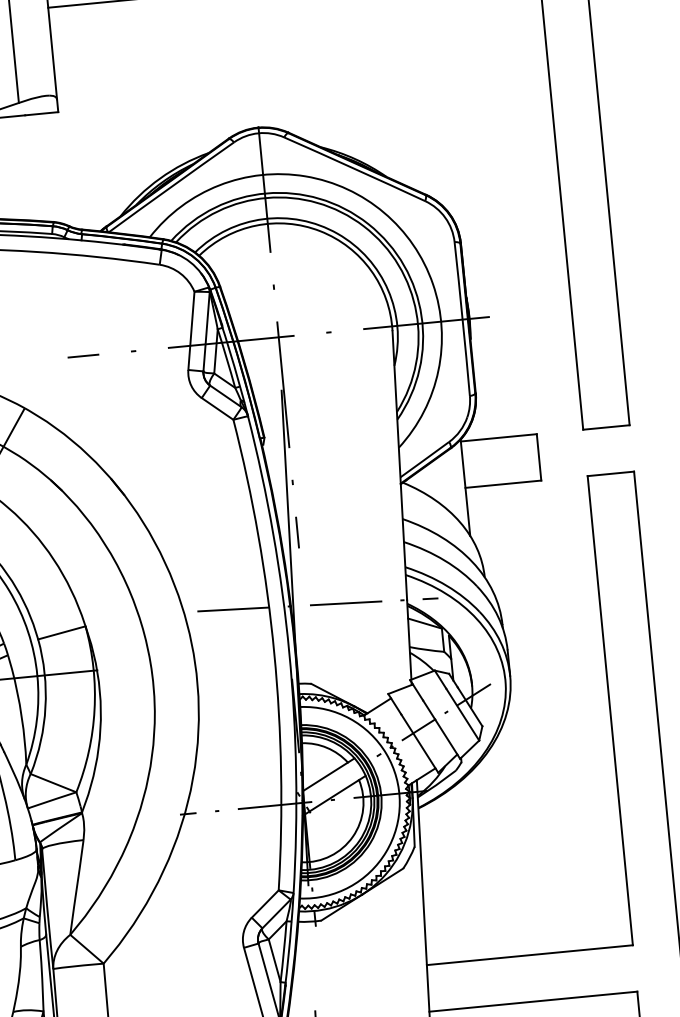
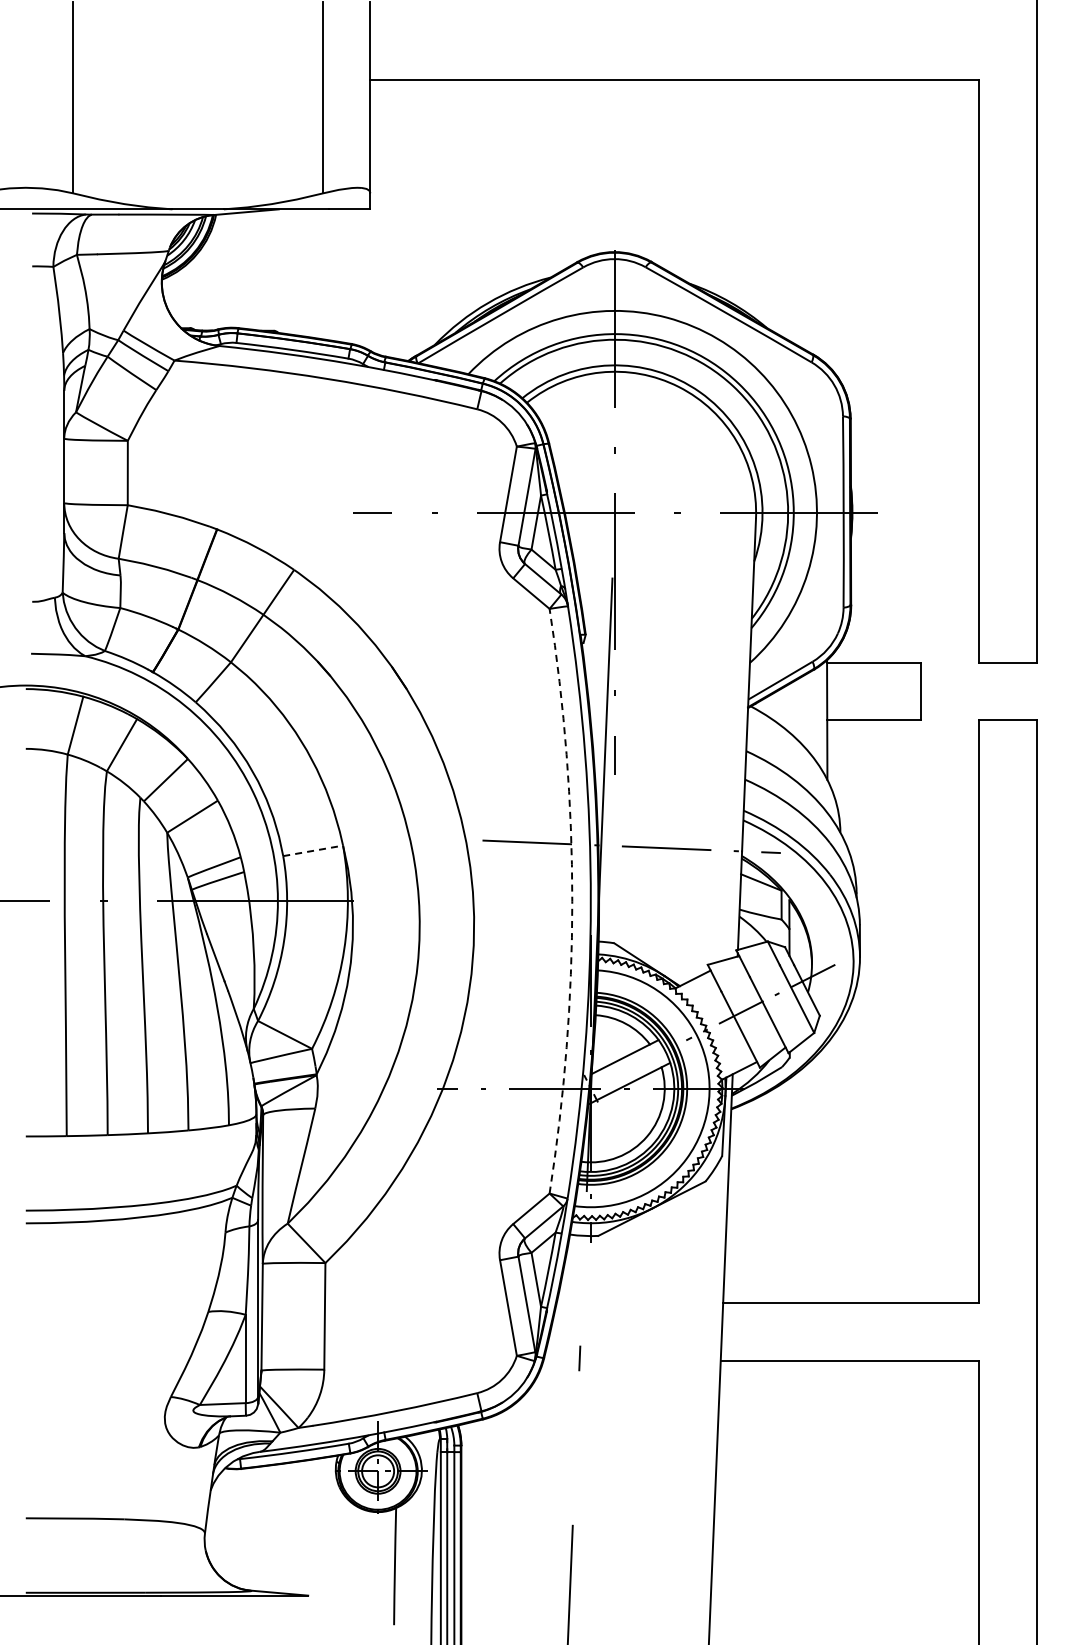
line: (62, 632) -> (313, 850), solid -> dashed
arc: (274, 653) -> (572, 901), solid -> dashed

